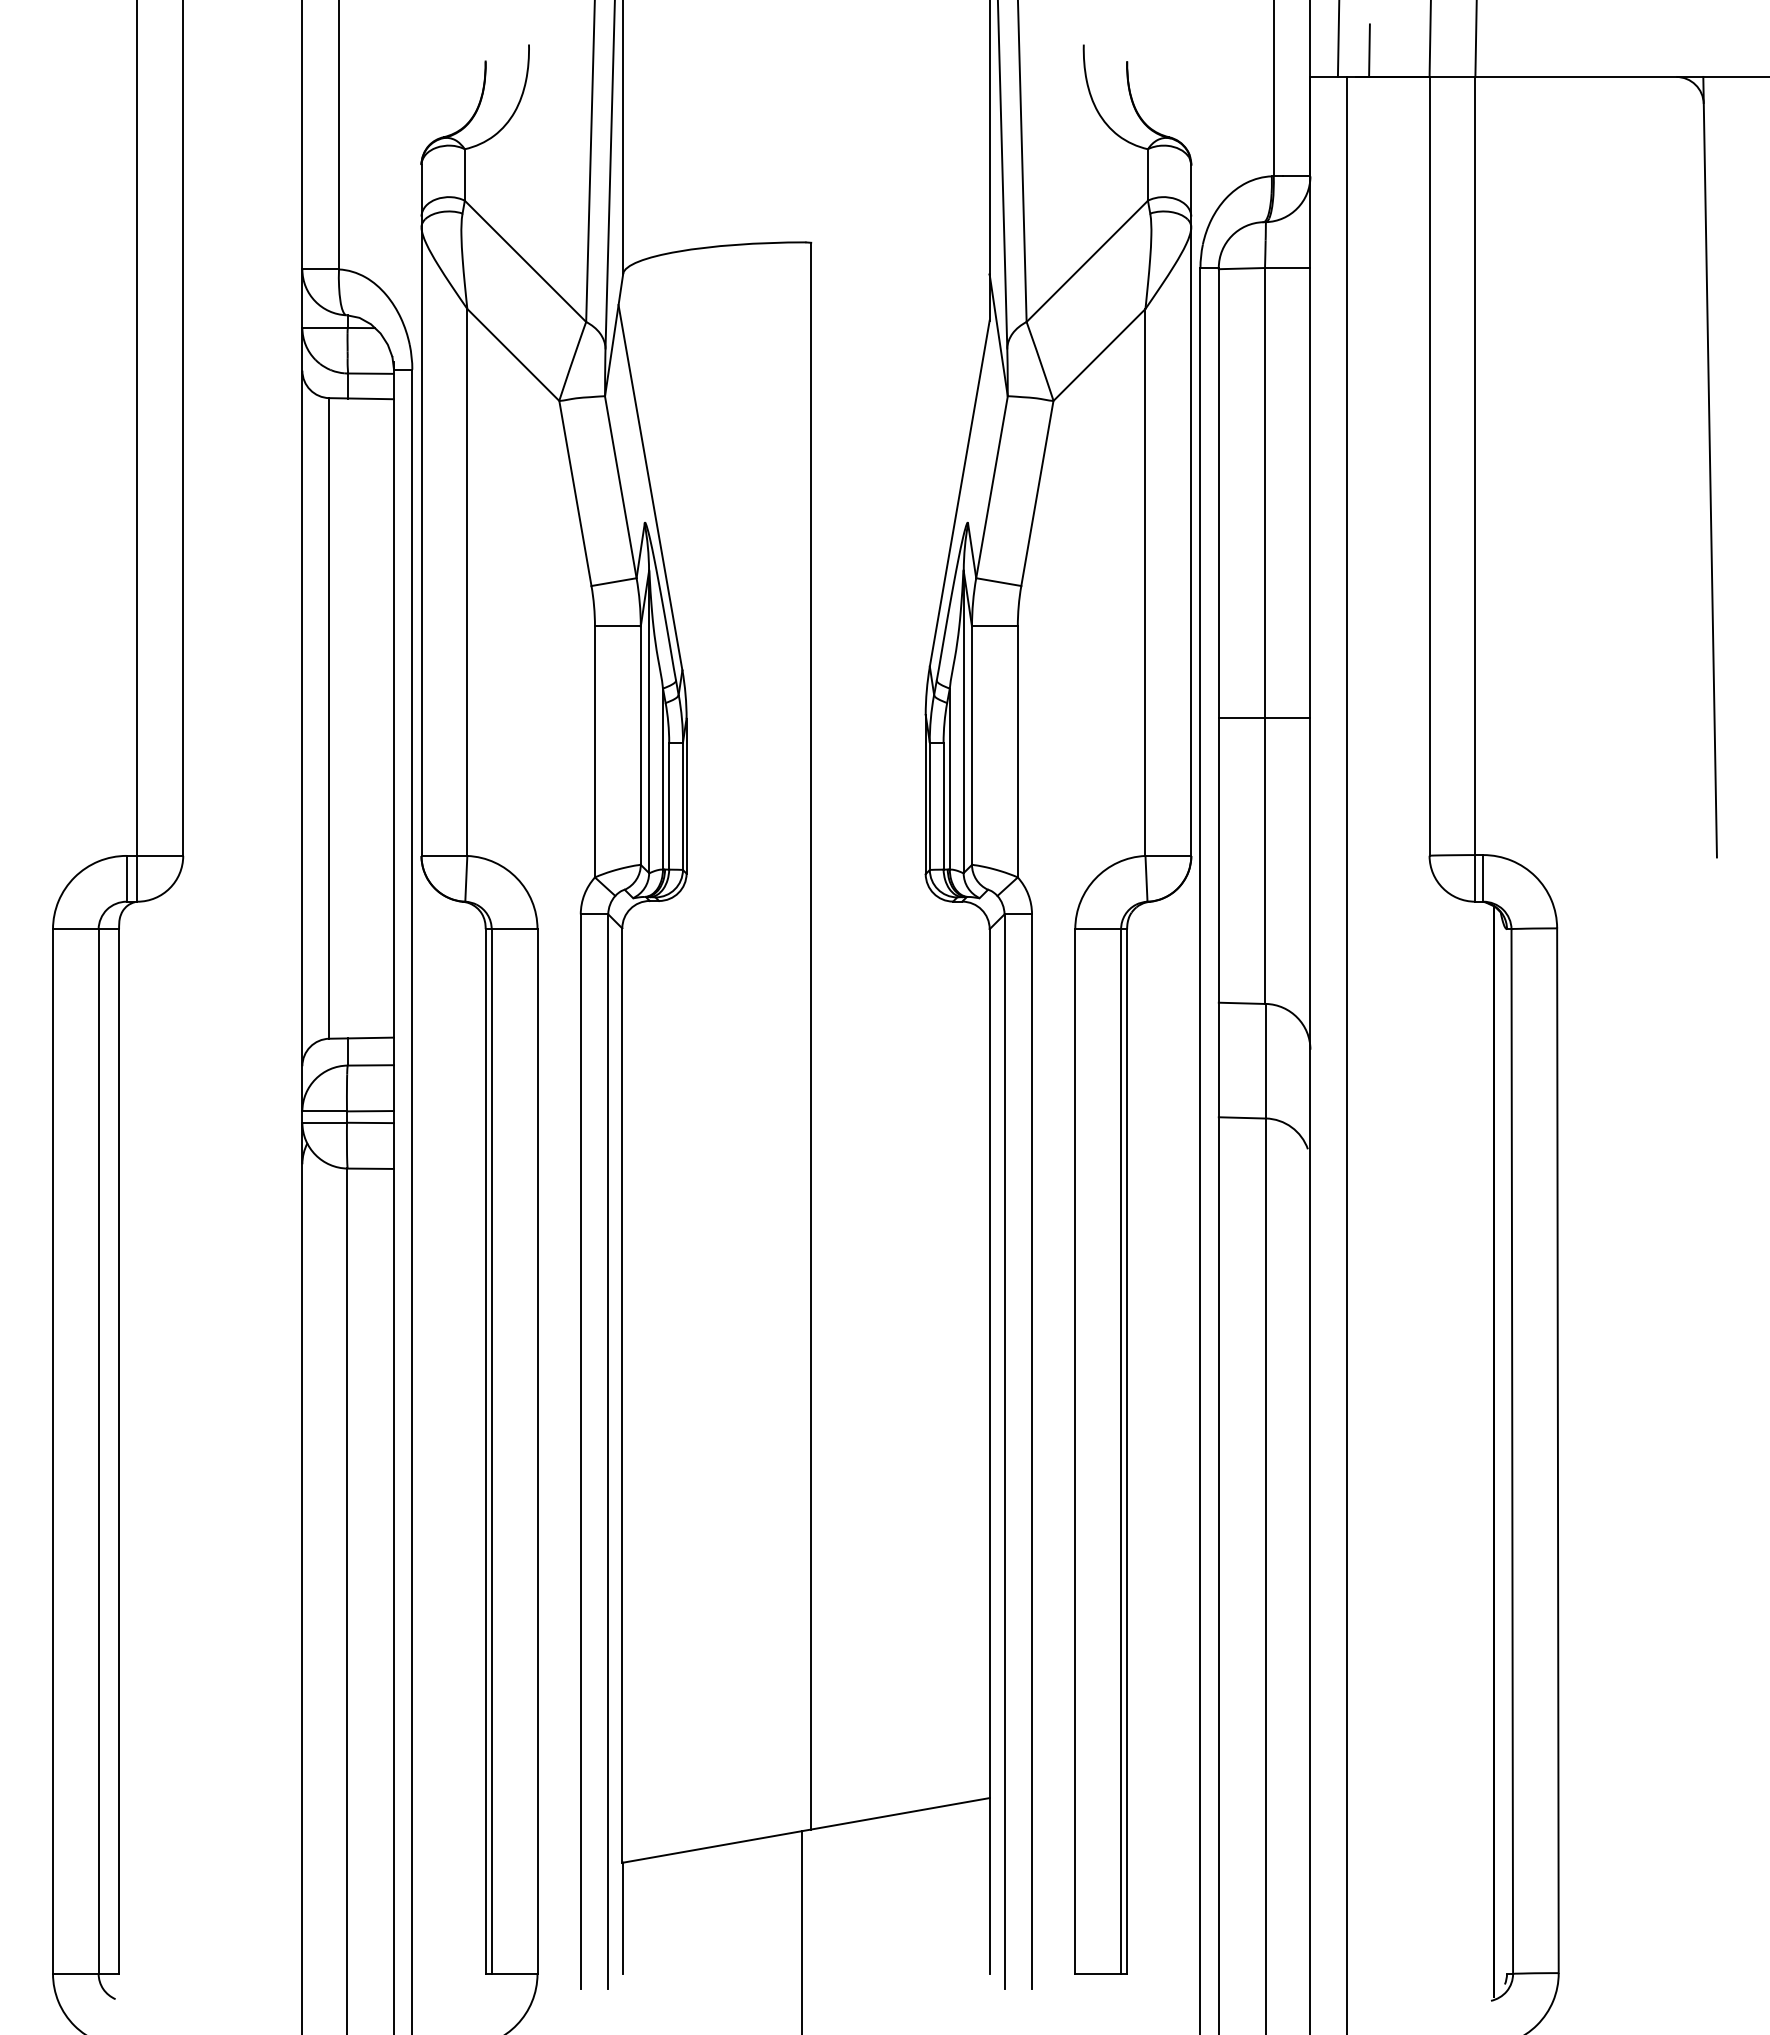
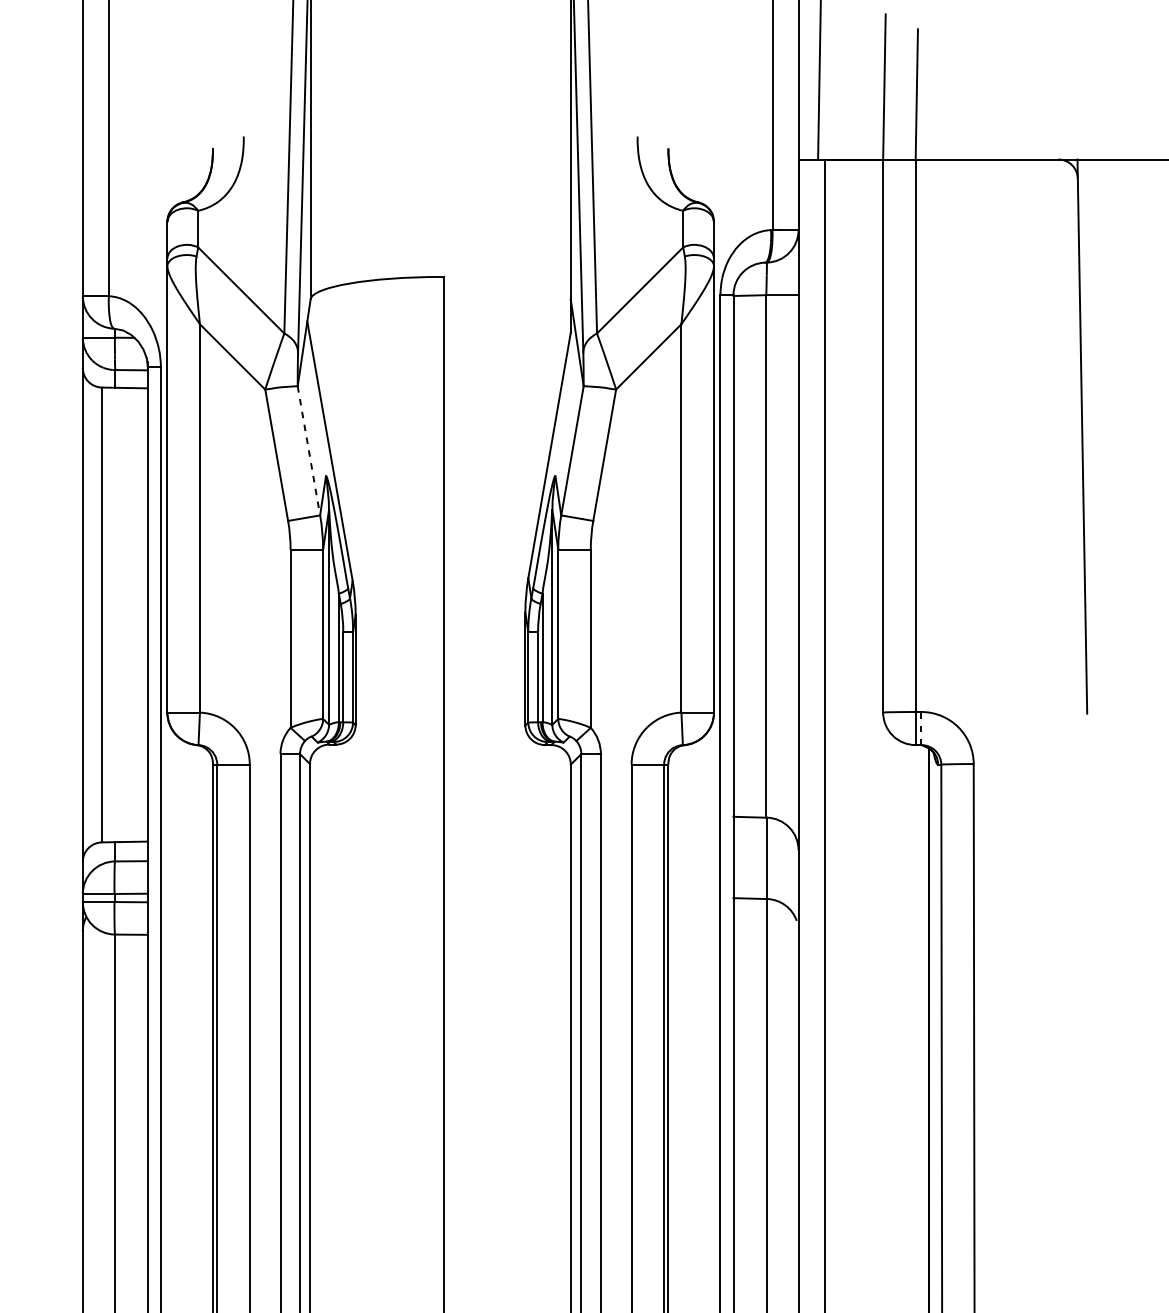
line: (1369, 50) -> (840, 140), removed
line: (620, 487) -> (308, 451), solid -> dashed
line: (1264, 718) -> (765, 615), removed
line: (1483, 877) -> (921, 727), solid -> dashed

